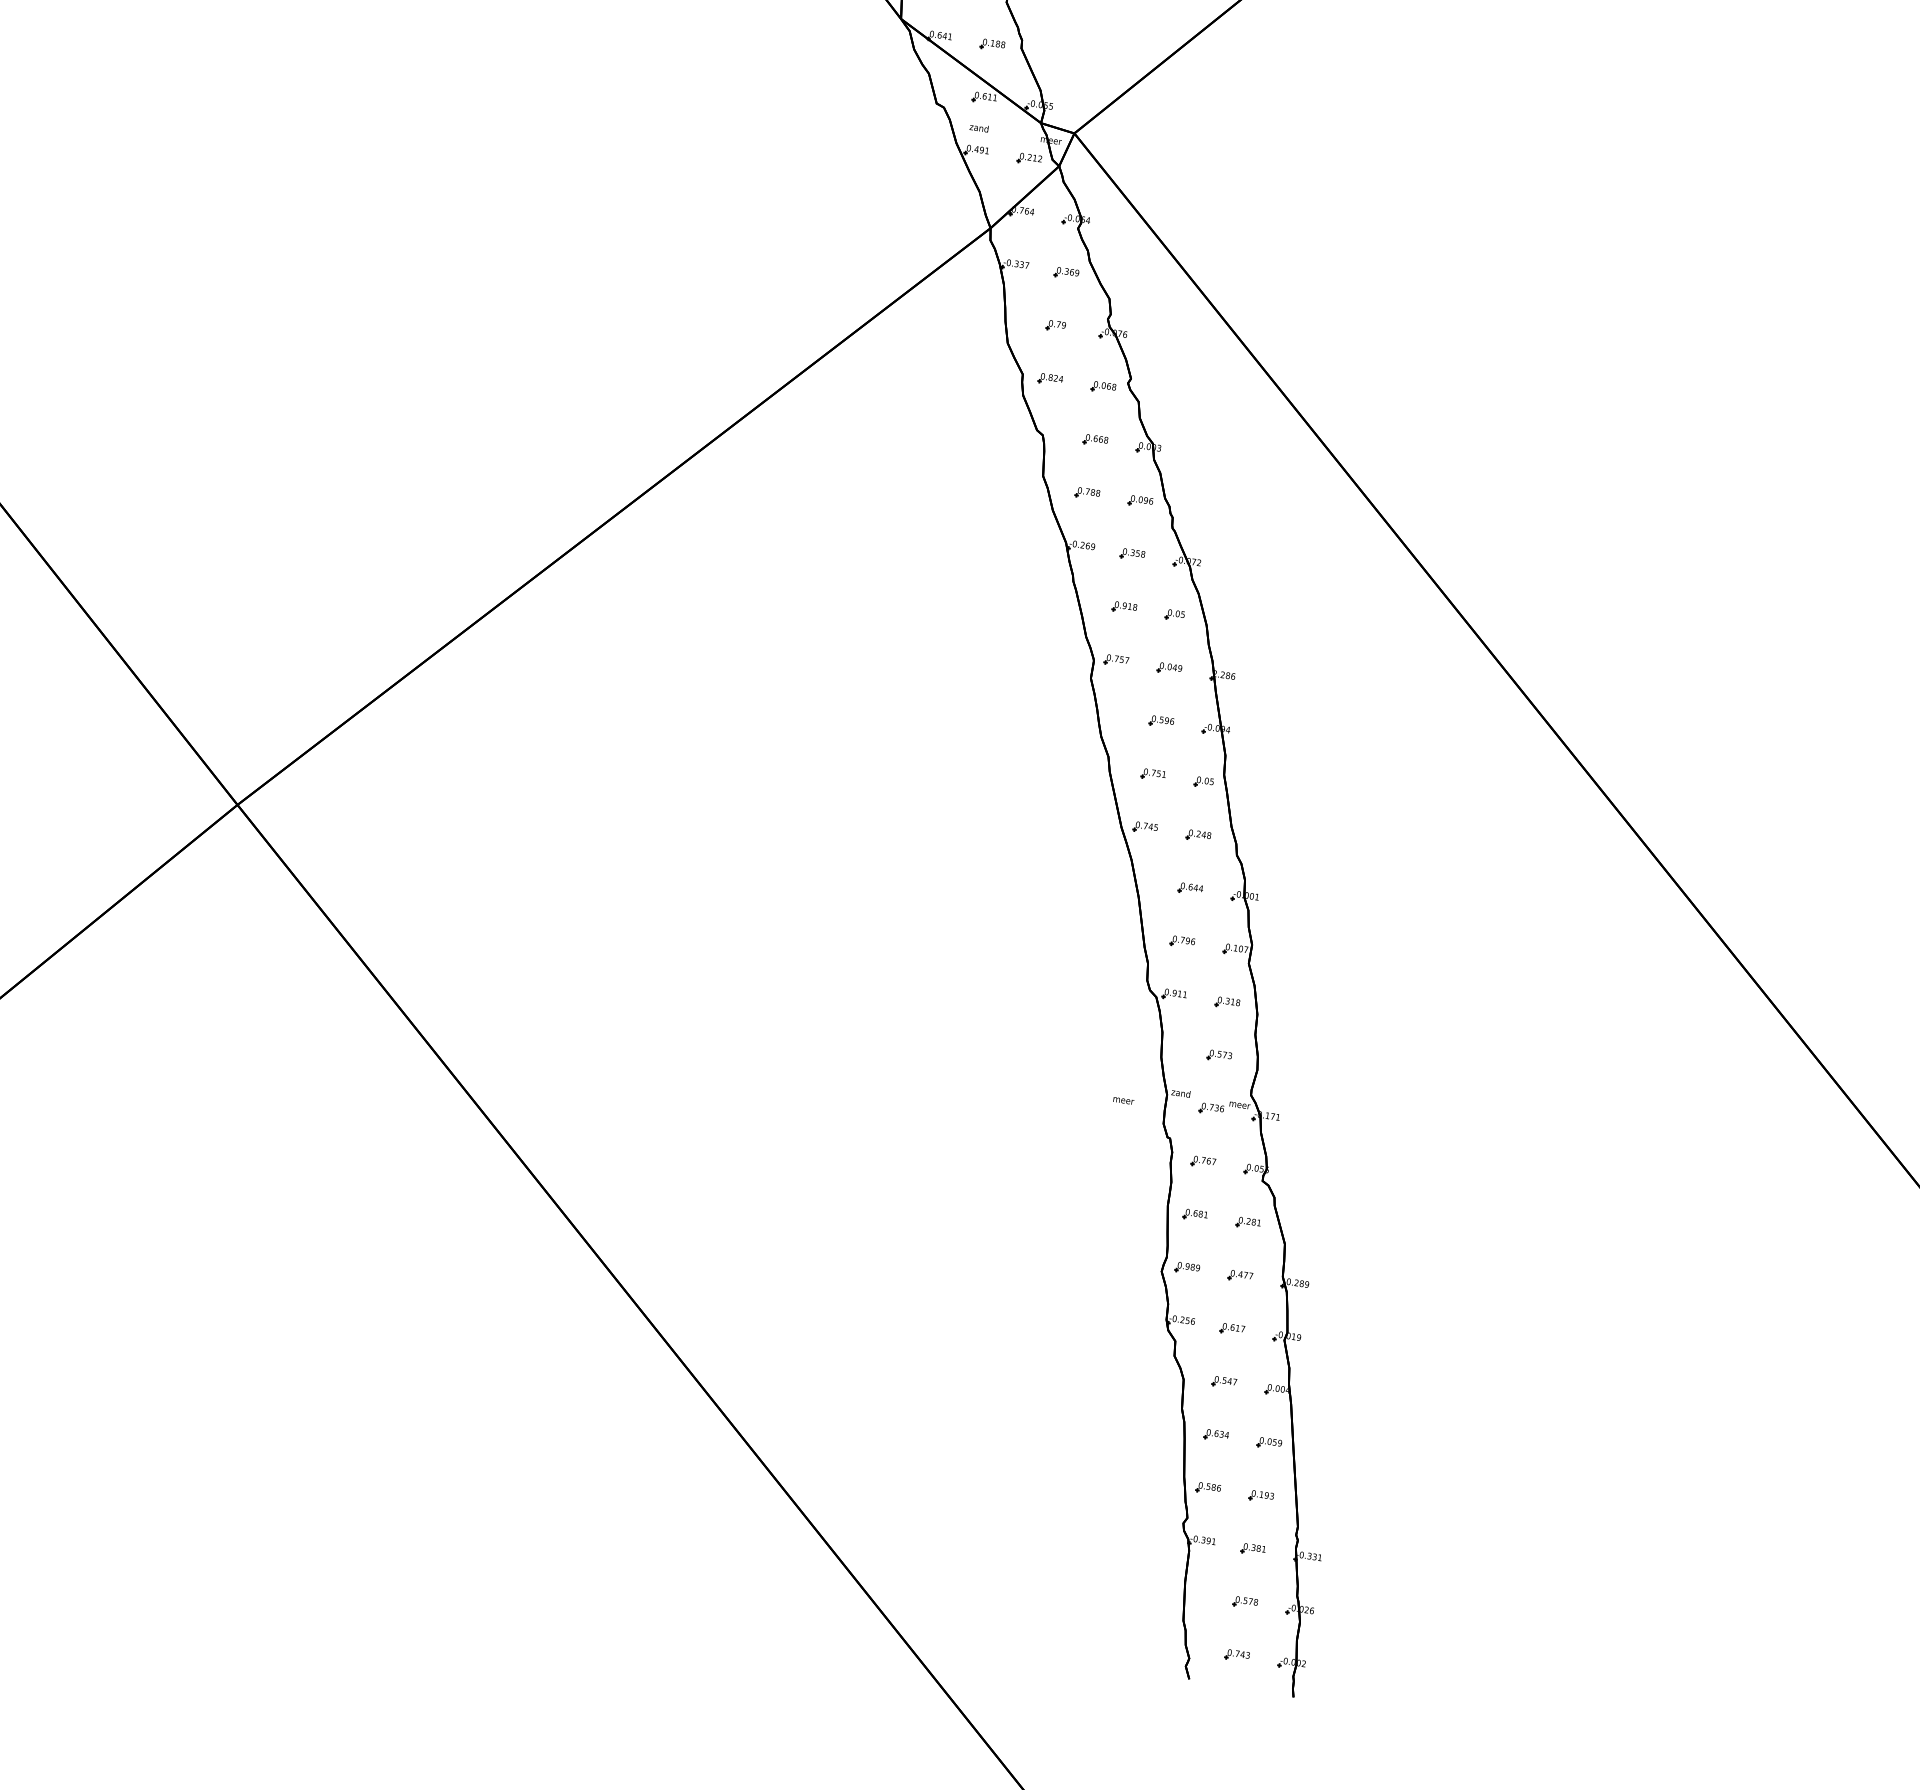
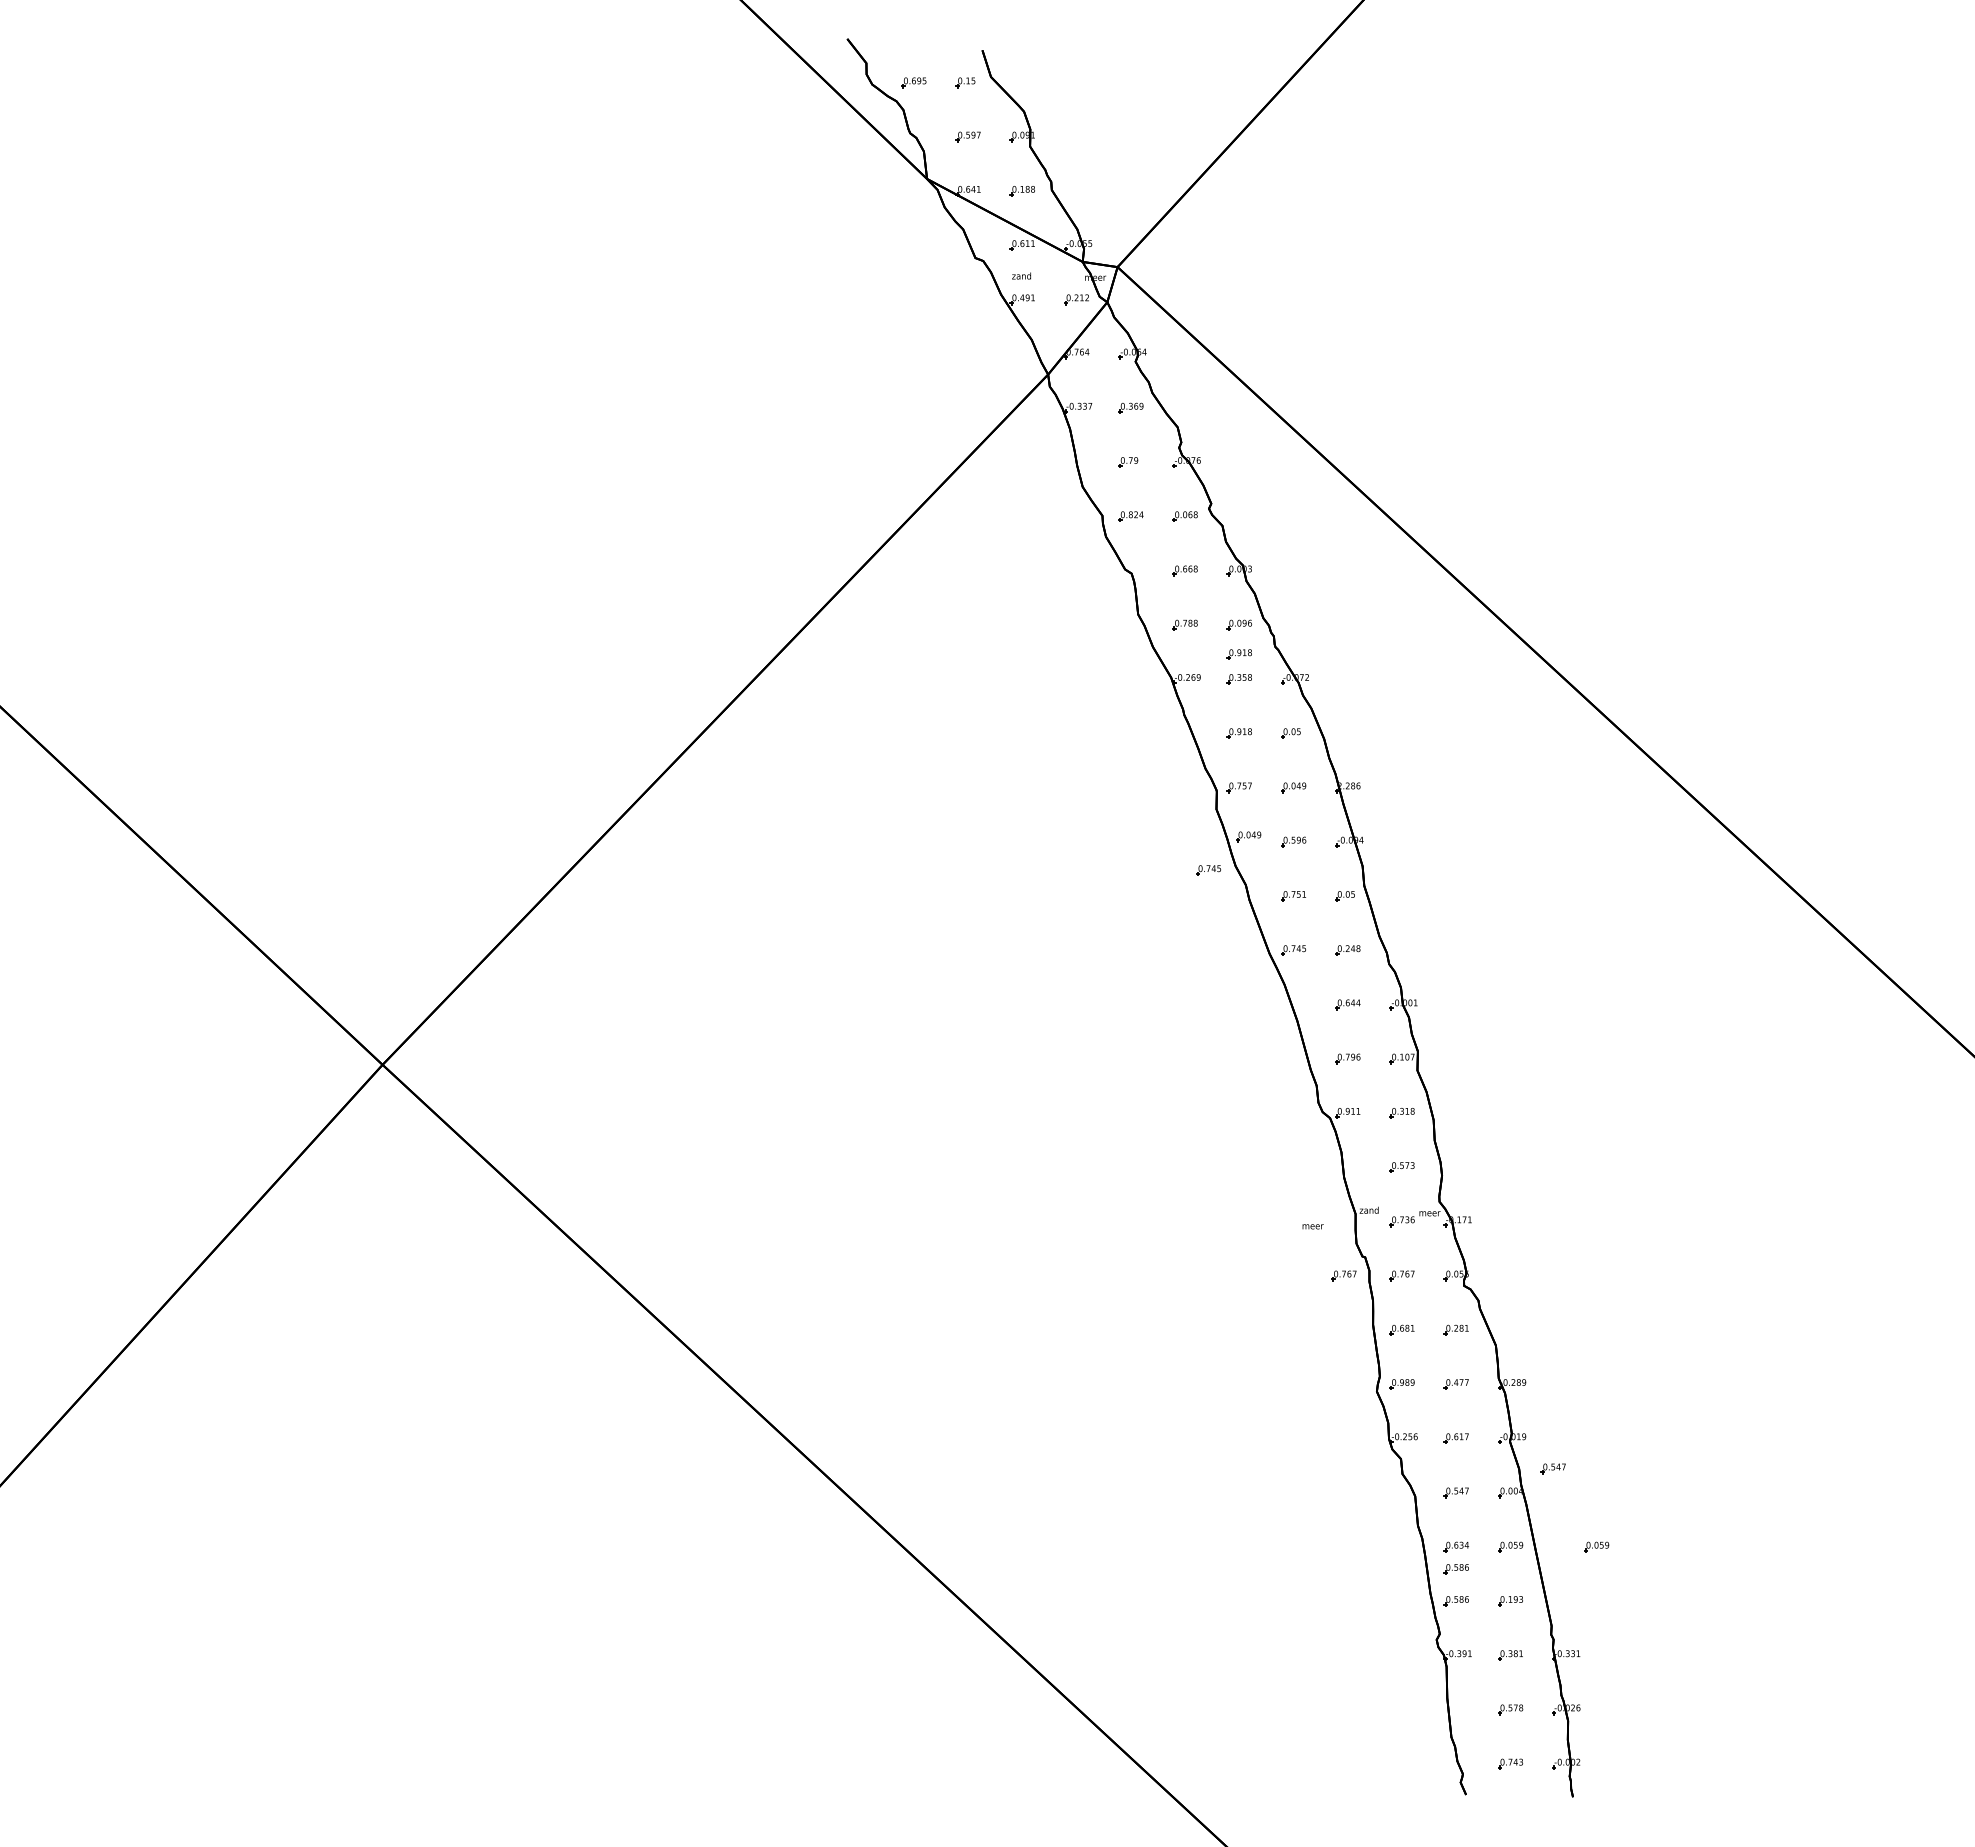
part: (1135, 530) -> (1238, 654), added
part: (1118, 709) -> (1248, 836), added
part: (1074, 737) -> (1208, 870), added
part: (1146, 1153) -> (1343, 1275), added
part: (1322, 1372) -> (1552, 1468), added
part: (1353, 1455) -> (1596, 1546), added
part: (1212, 1457) -> (1455, 1569), added

